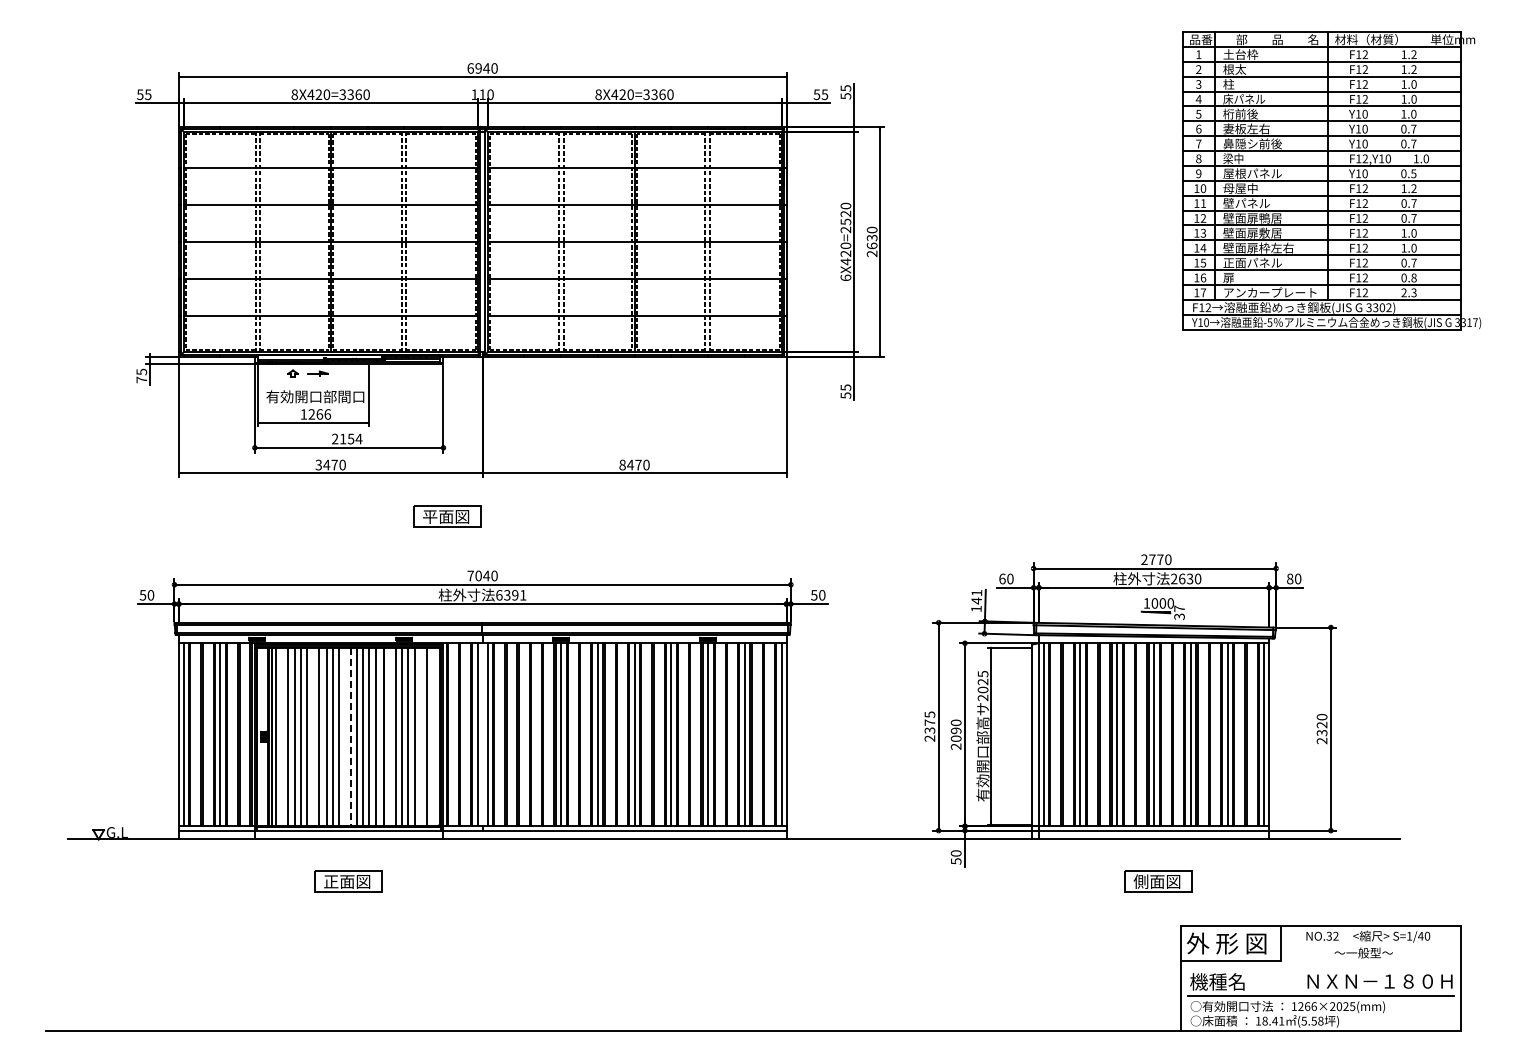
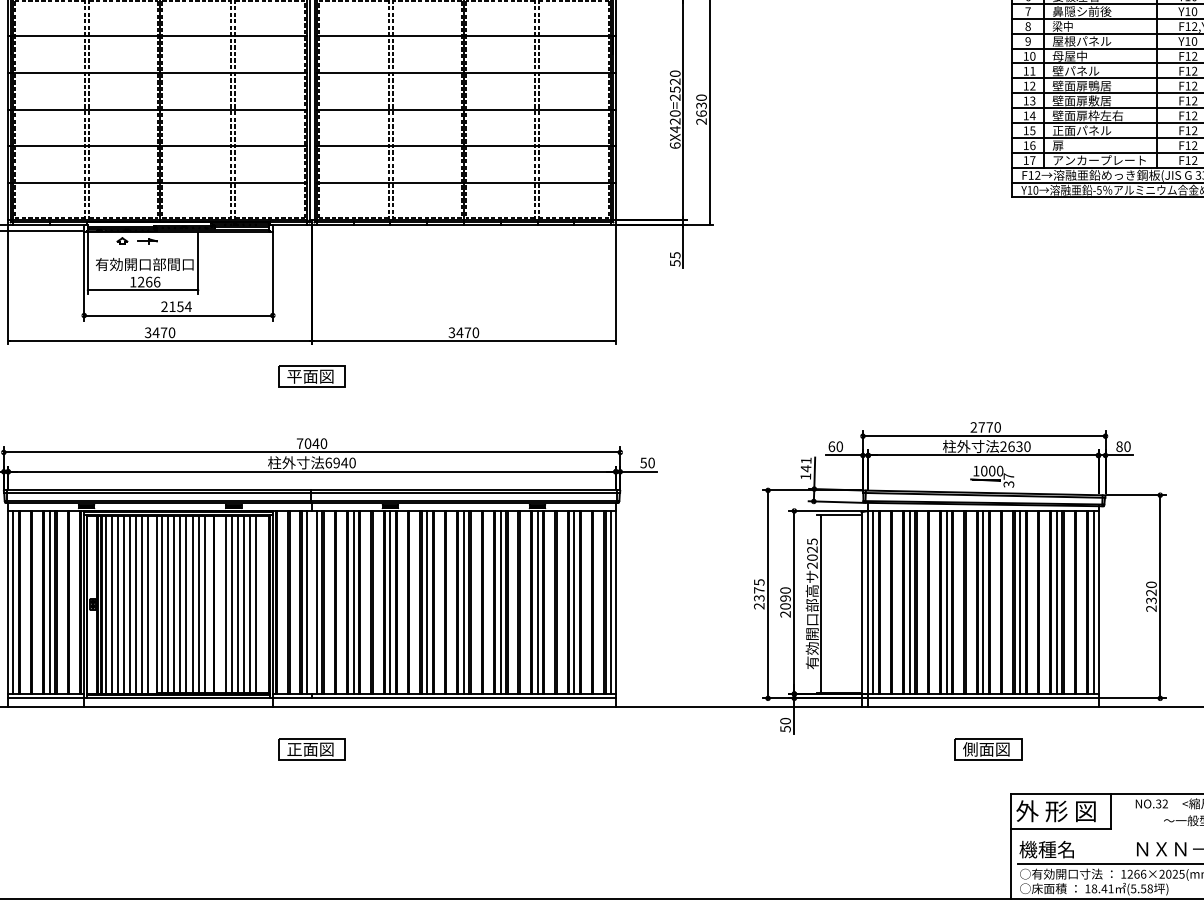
text: (622, 464) -> (451, 332), 8470 -> 3470
part: (447, 516) -> (311, 376), moved
text: (515, 595) -> (344, 463), 6391 -> 6940
line: (524, 734) -> (353, 602), added
line: (344, 736) -> (173, 604), added
line: (351, 736) -> (180, 604), dashed -> solid
line: (420, 736) -> (249, 604), added
line: (282, 737) -> (111, 605), added
line: (313, 737) -> (142, 605), added
part: (348, 881) -> (311, 749), moved

